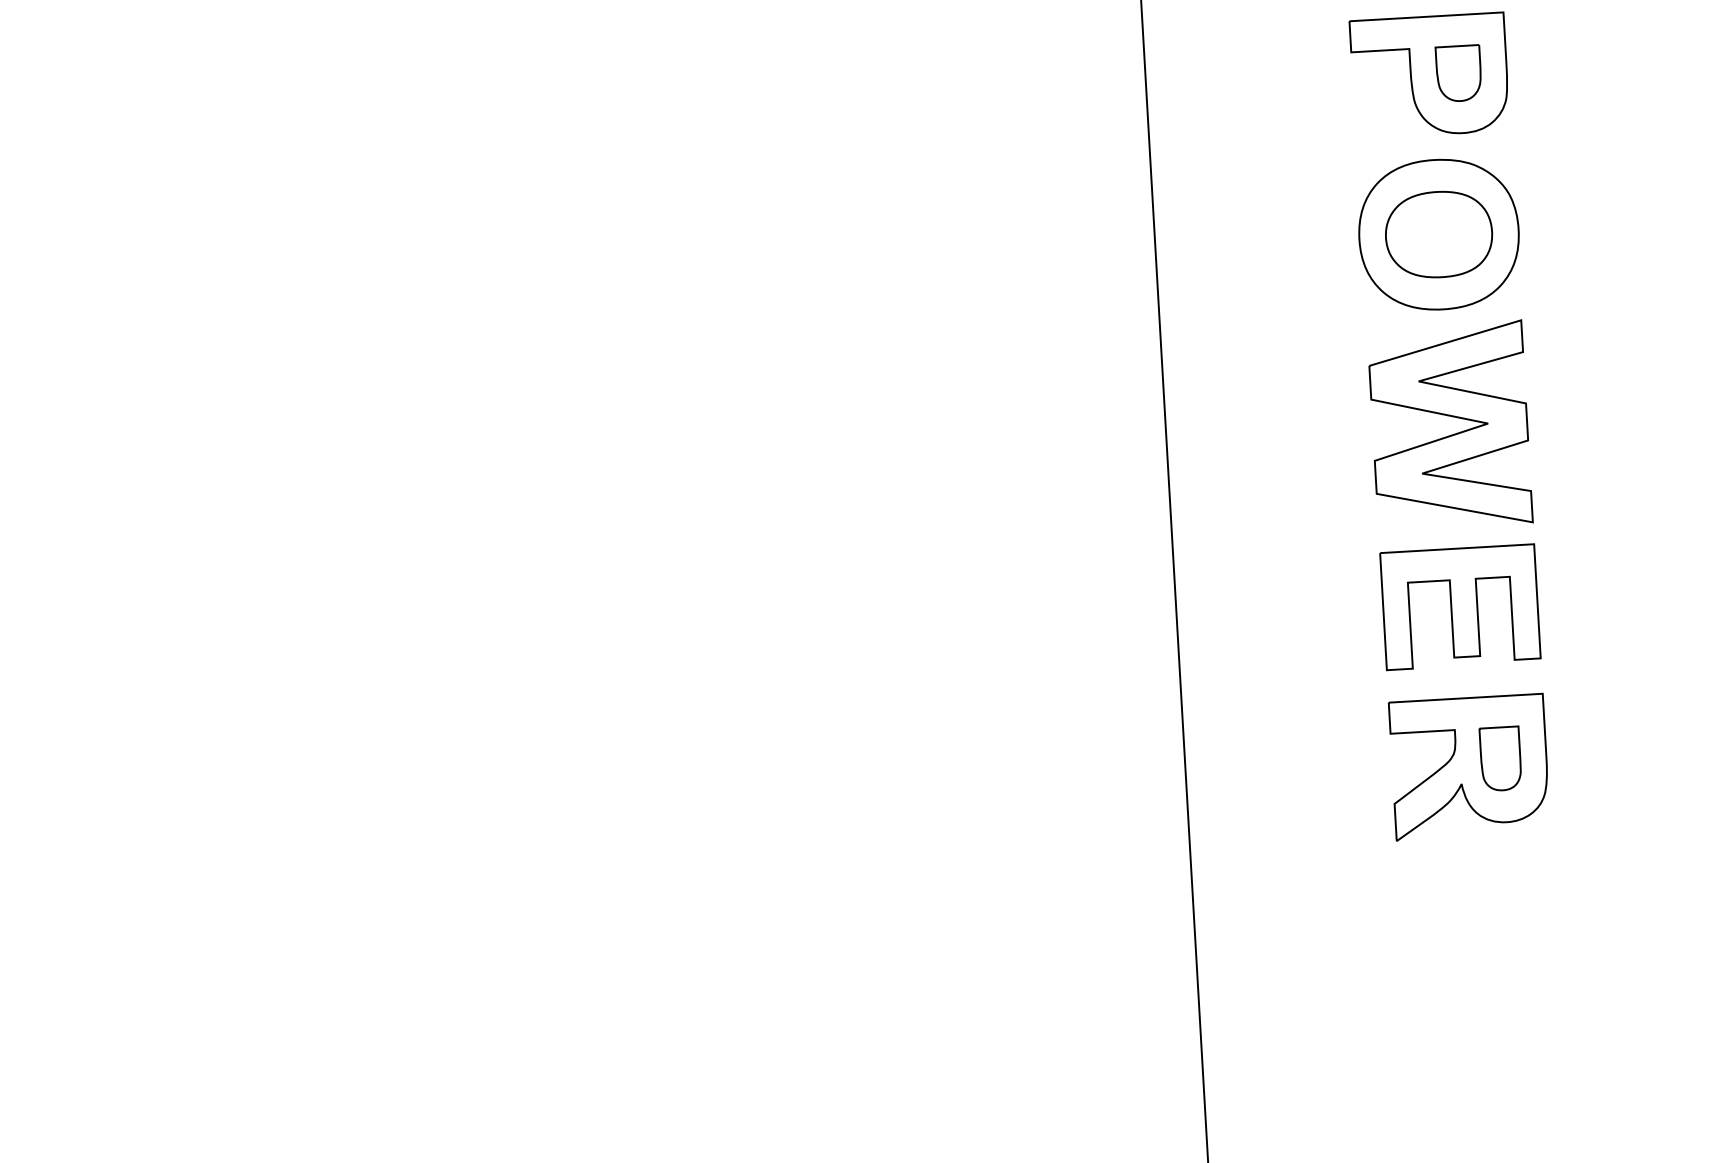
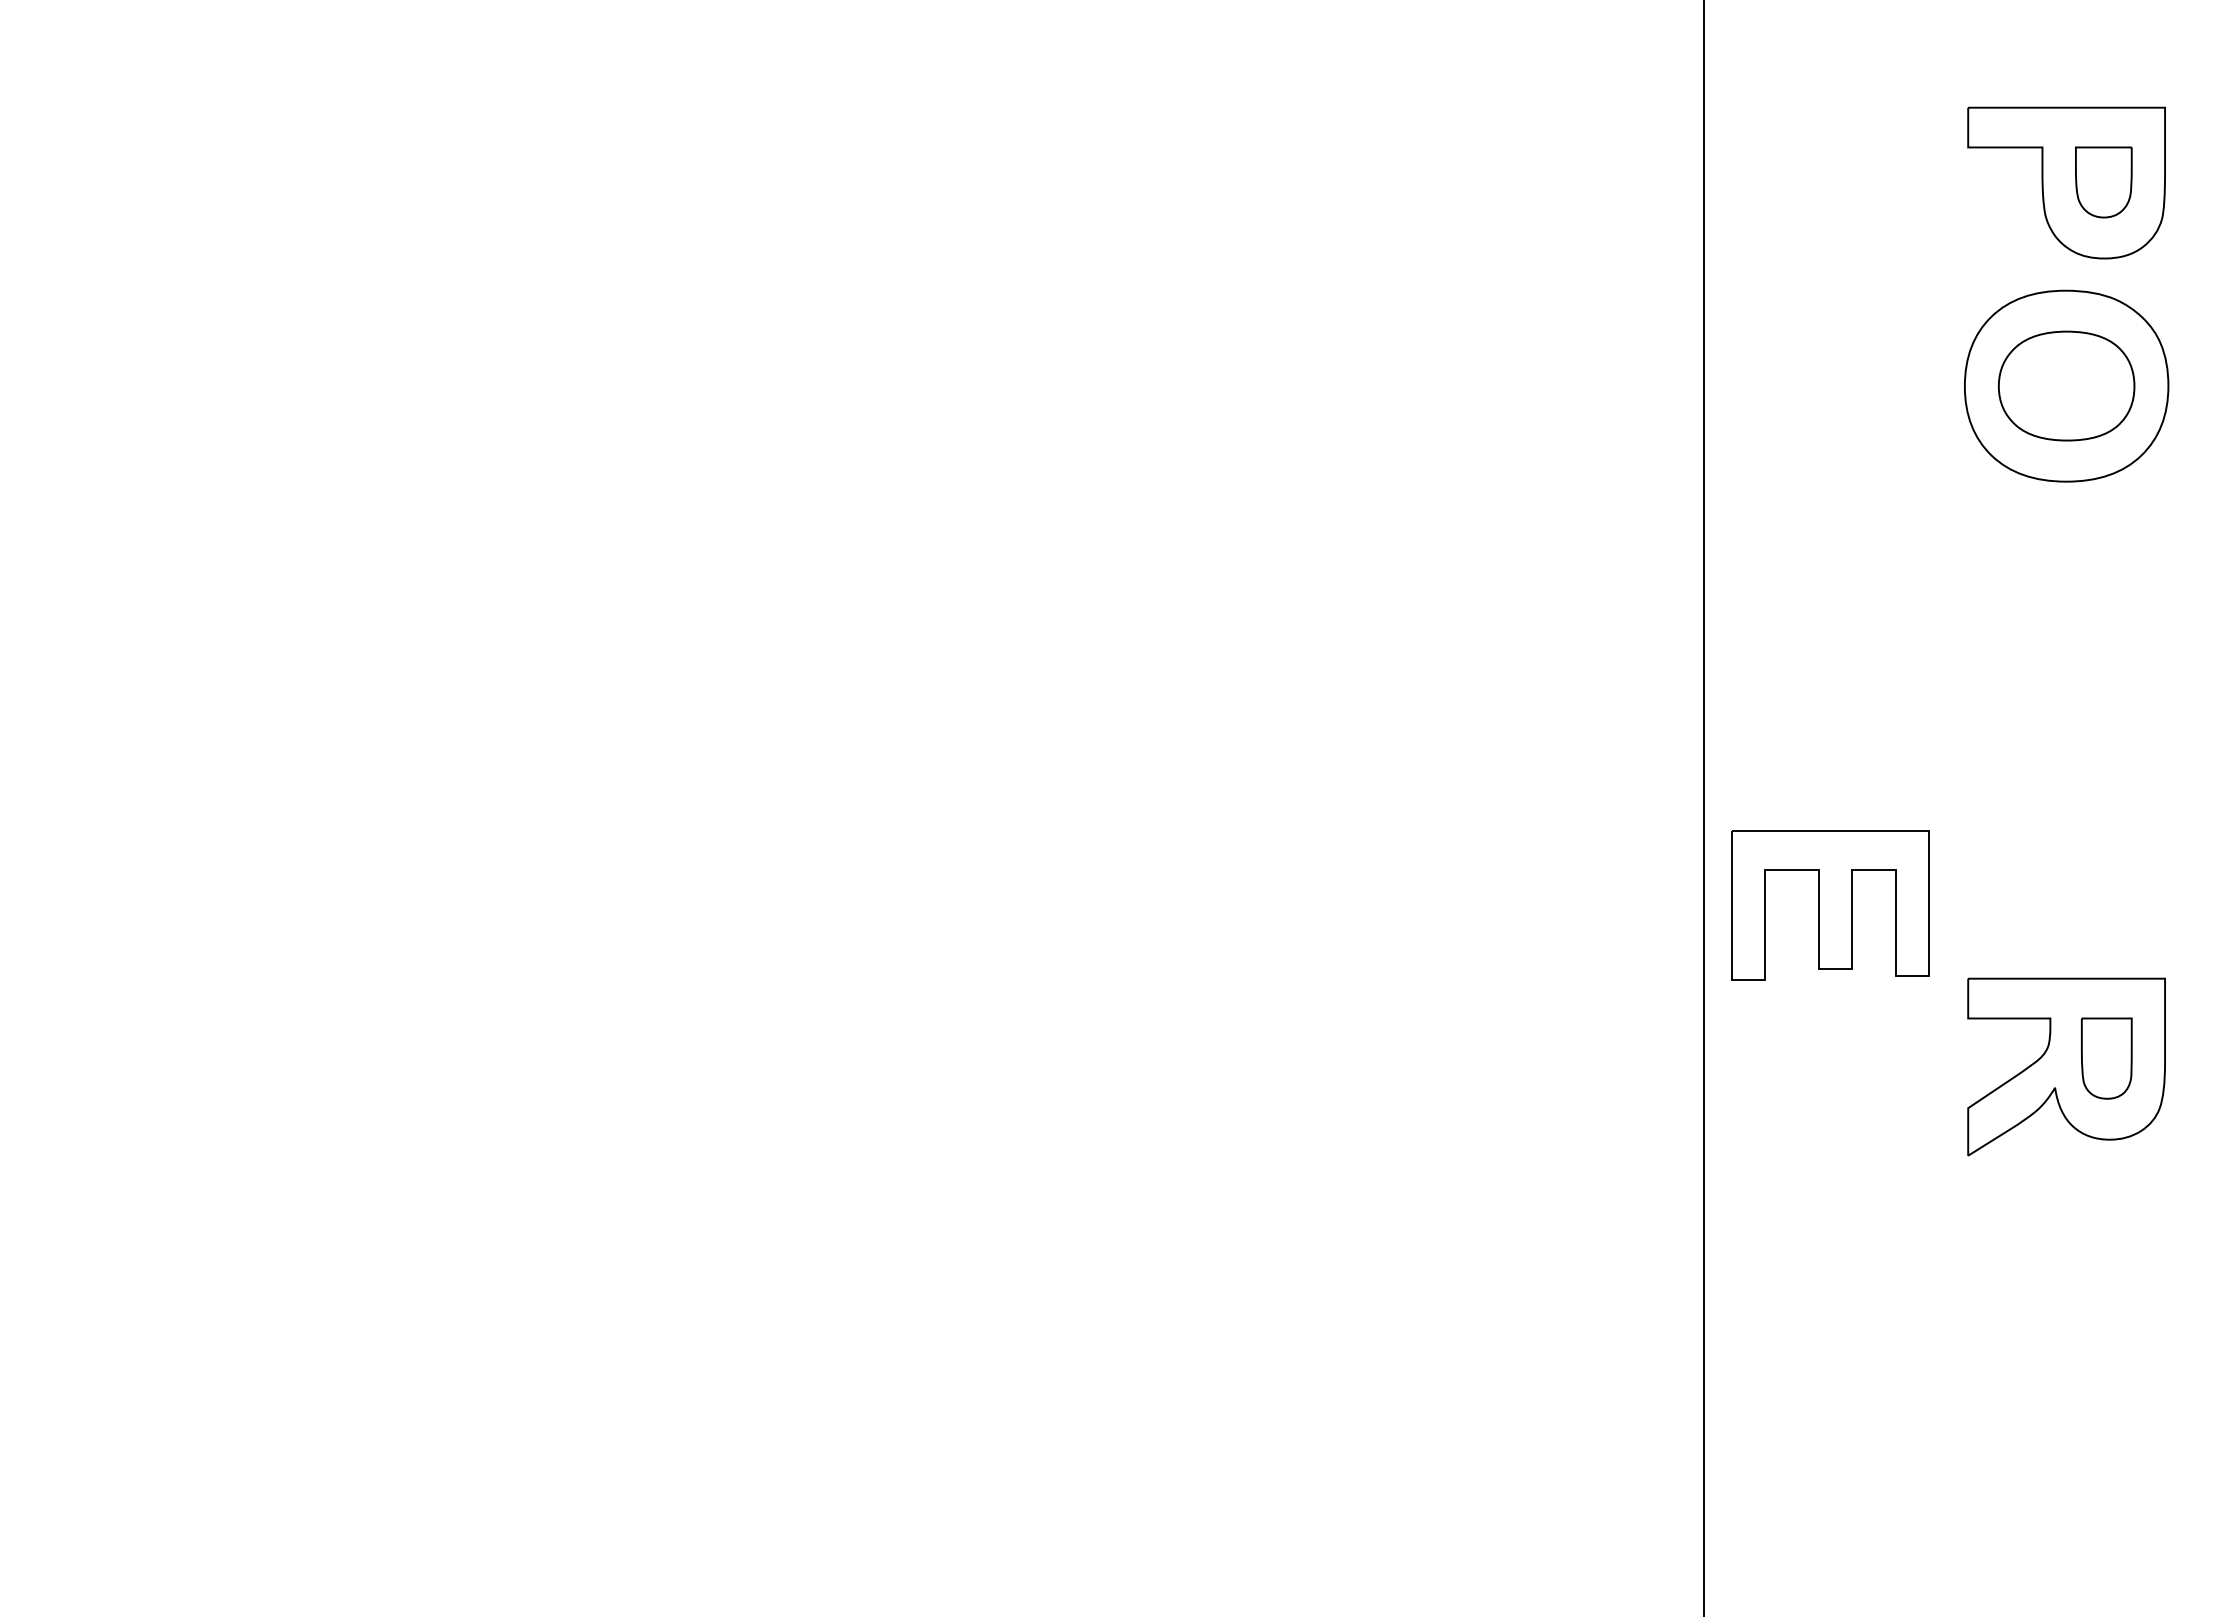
part: (1451, 417) -> (2069, 619), removed
part: (1460, 607) -> (1830, 905), moved

